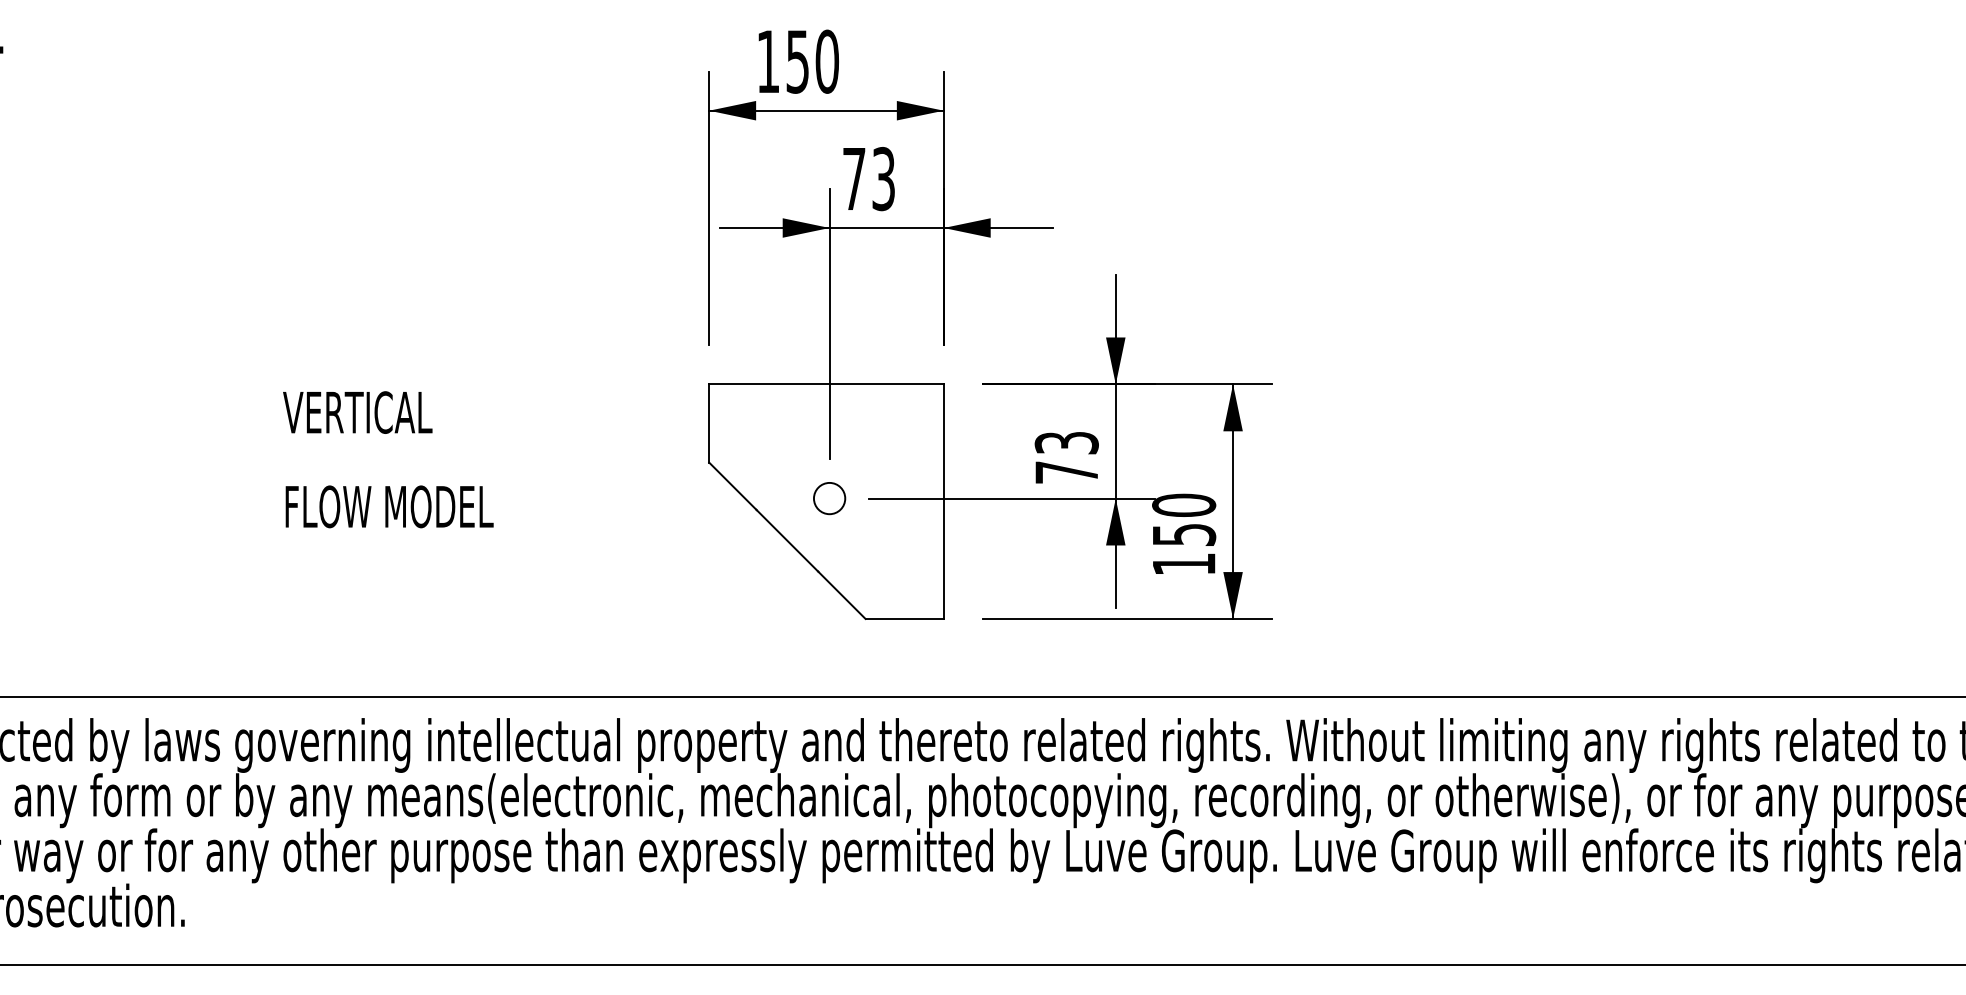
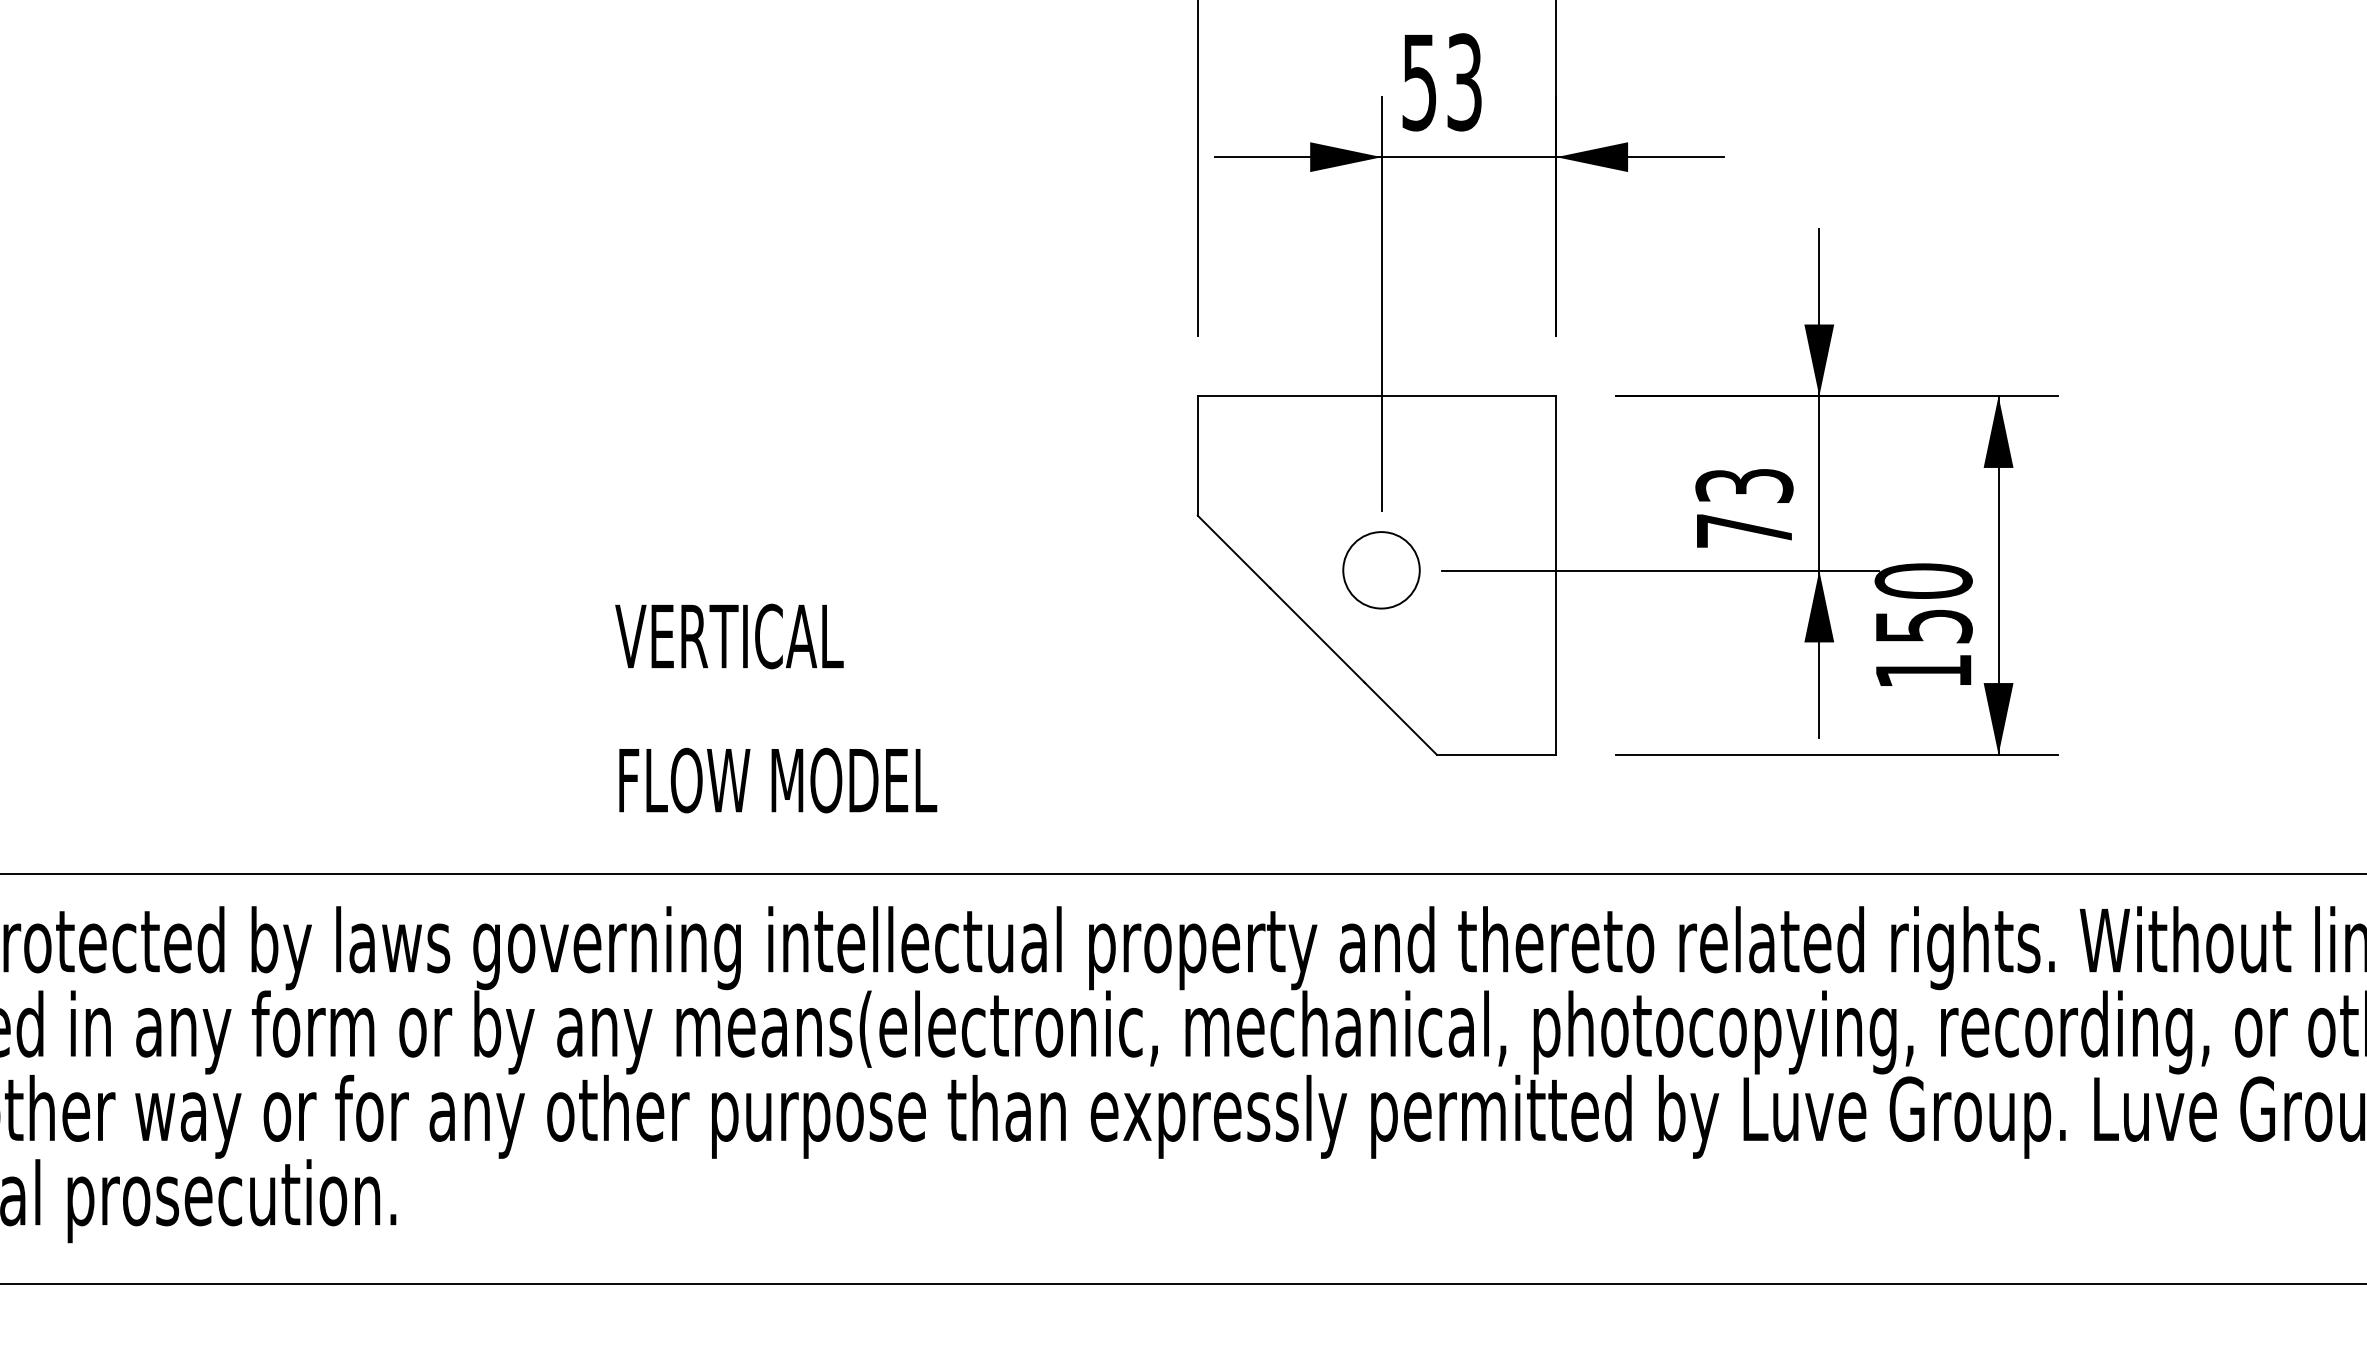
text: (854, 179) -> (1419, 83), 73 -> 53
text: (388, 459) -> (776, 708), moved
circle: (829, 498) -> (1381, 570), size x1.6

